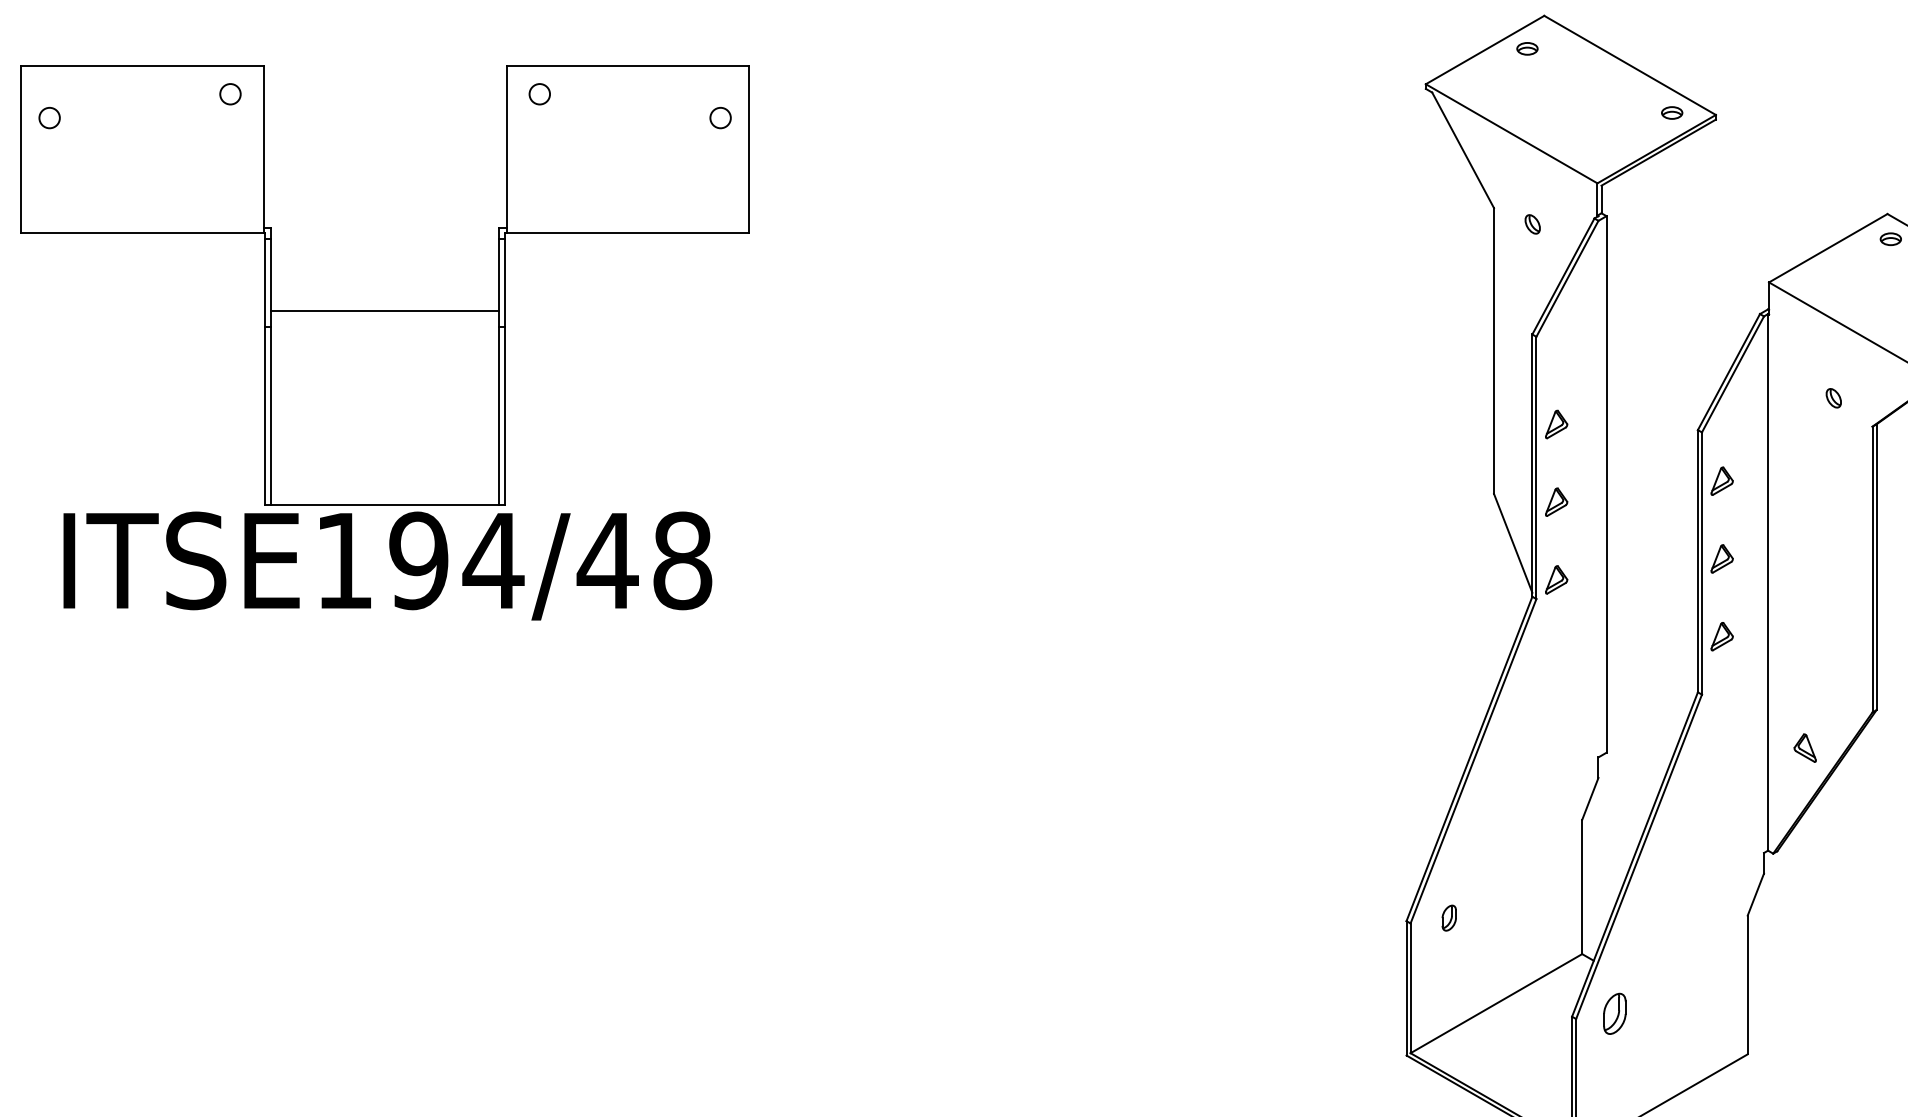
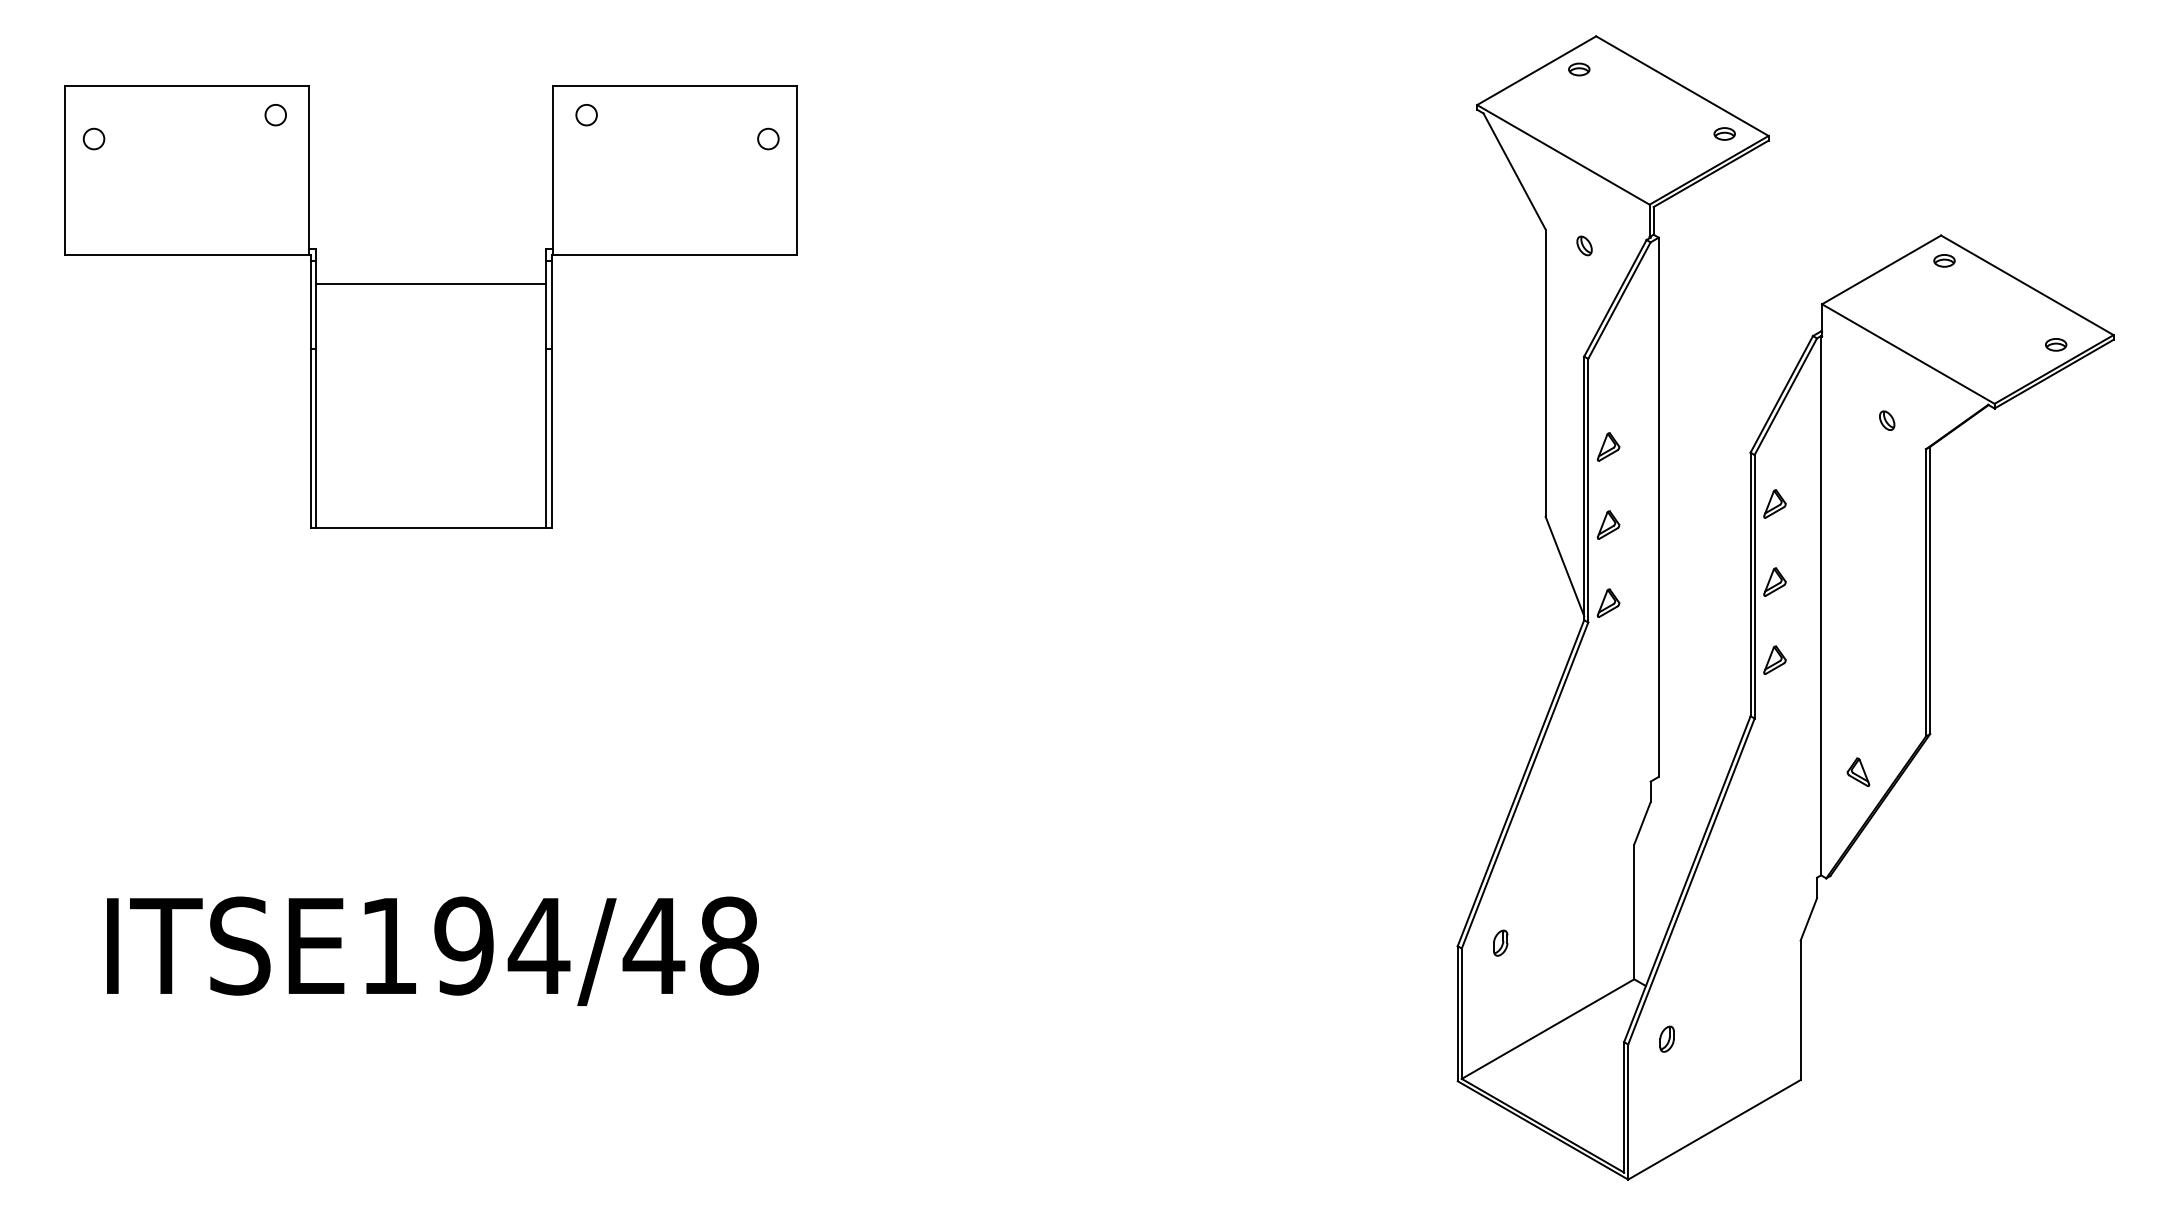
line: (385, 310) -> (431, 283), moved
text: (387, 565) -> (432, 950), moved
part: (1614, 1012) -> (1666, 1038), size x0.62

